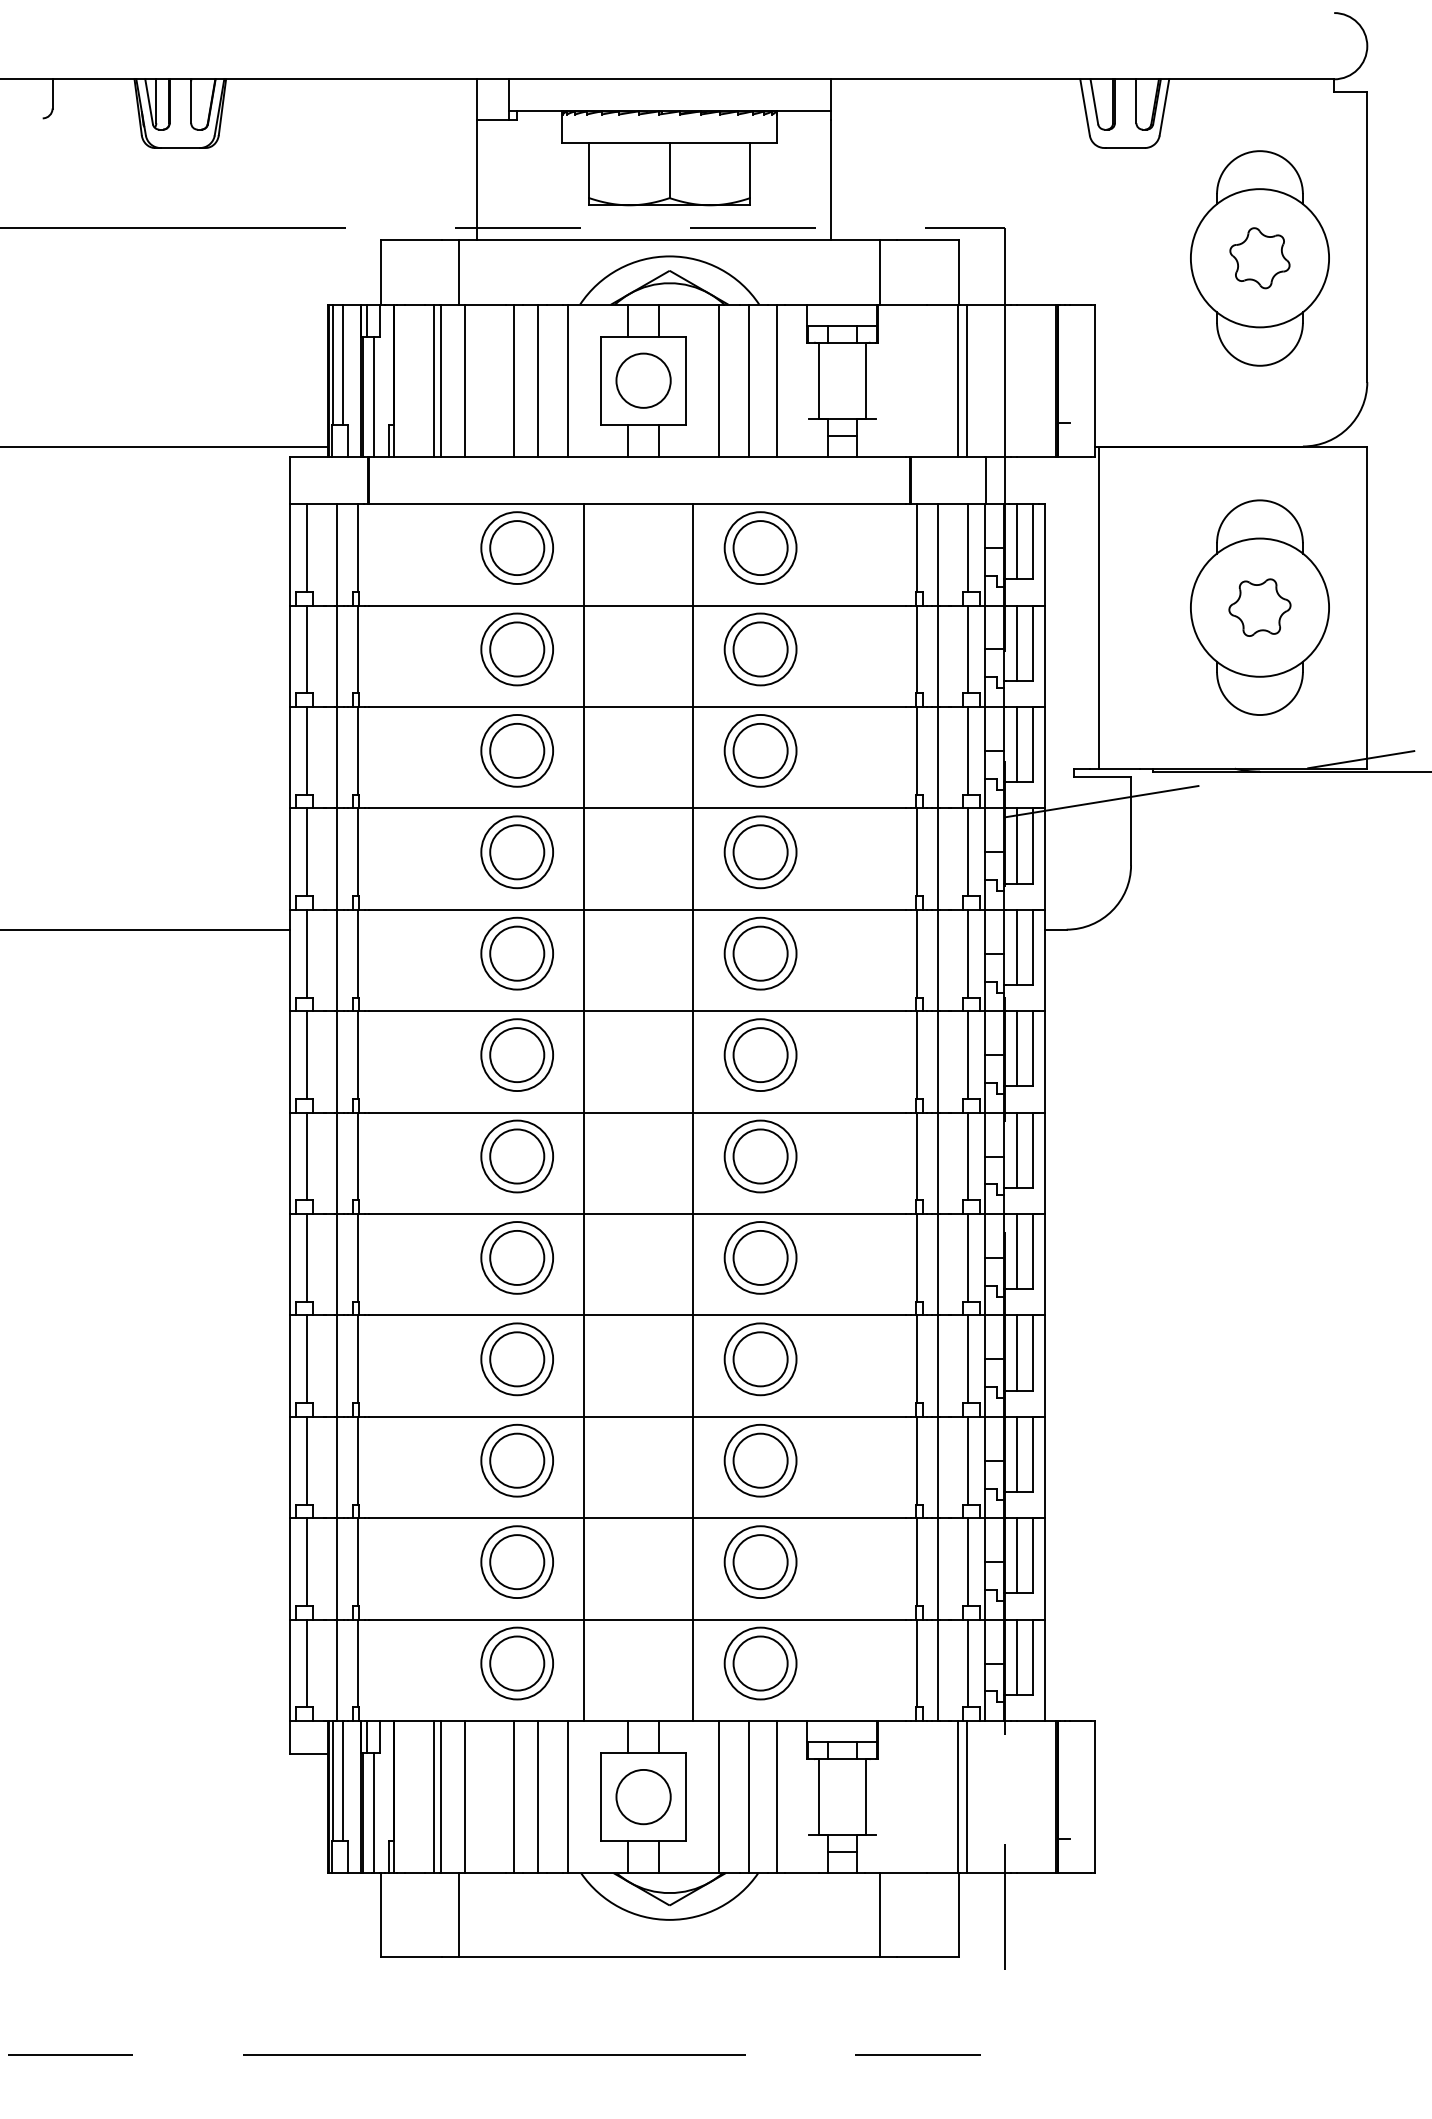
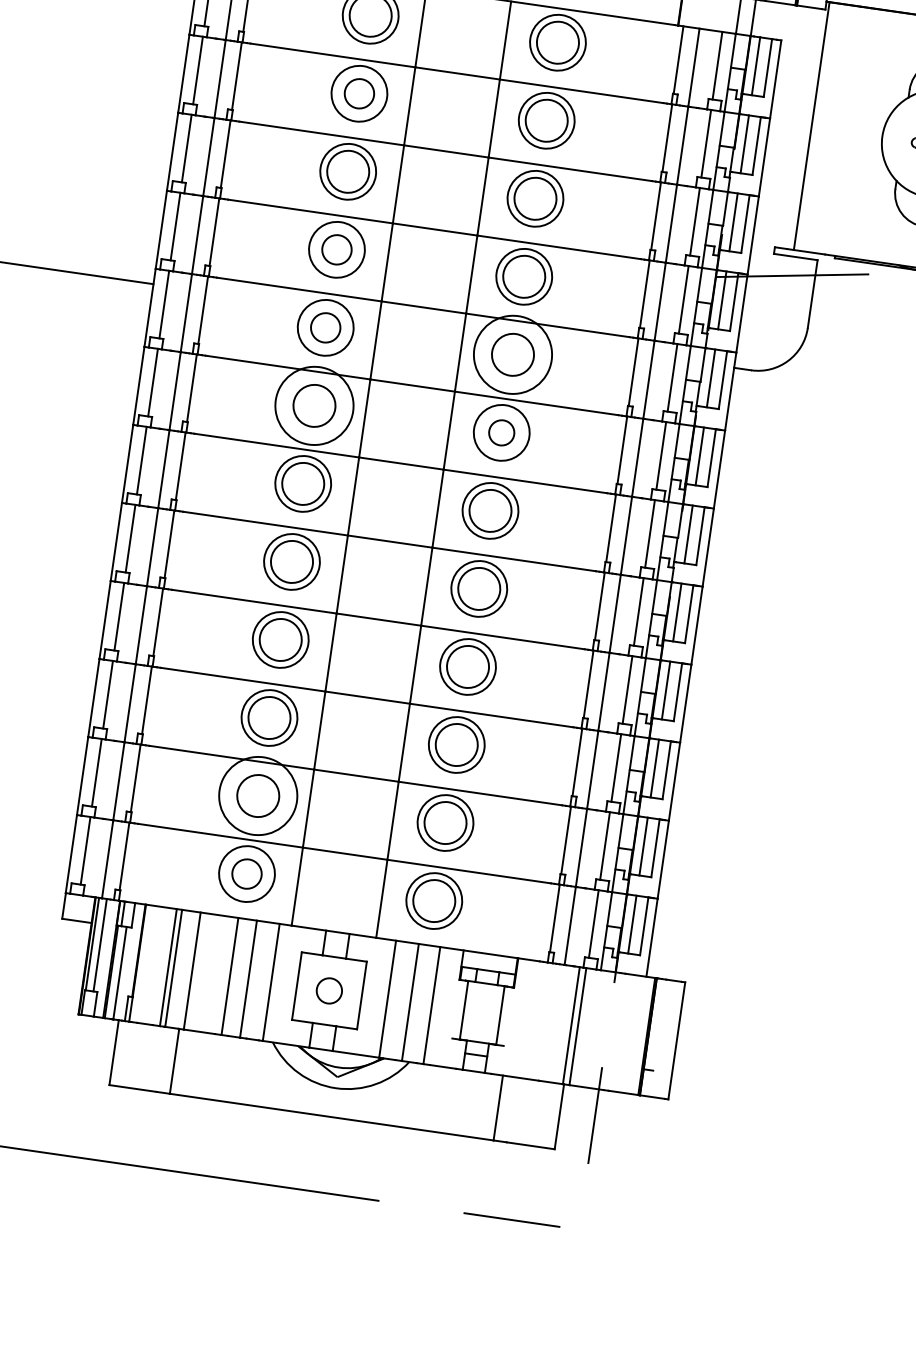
circle: (517, 649) -> (359, 93), size x0.7
circle: (517, 852) -> (337, 250), size x0.7
circle: (517, 953) -> (325, 327), size x0.7
circle: (760, 953) -> (512, 354), size x1.4
circle: (517, 1055) -> (314, 406), size x1.4
circle: (760, 1055) -> (501, 433), size x0.6
circle: (517, 1562) -> (258, 796), size x1.4
circle: (517, 1663) -> (247, 874), size x0.7
circle: (643, 1797) -> (329, 991), size x0.6

